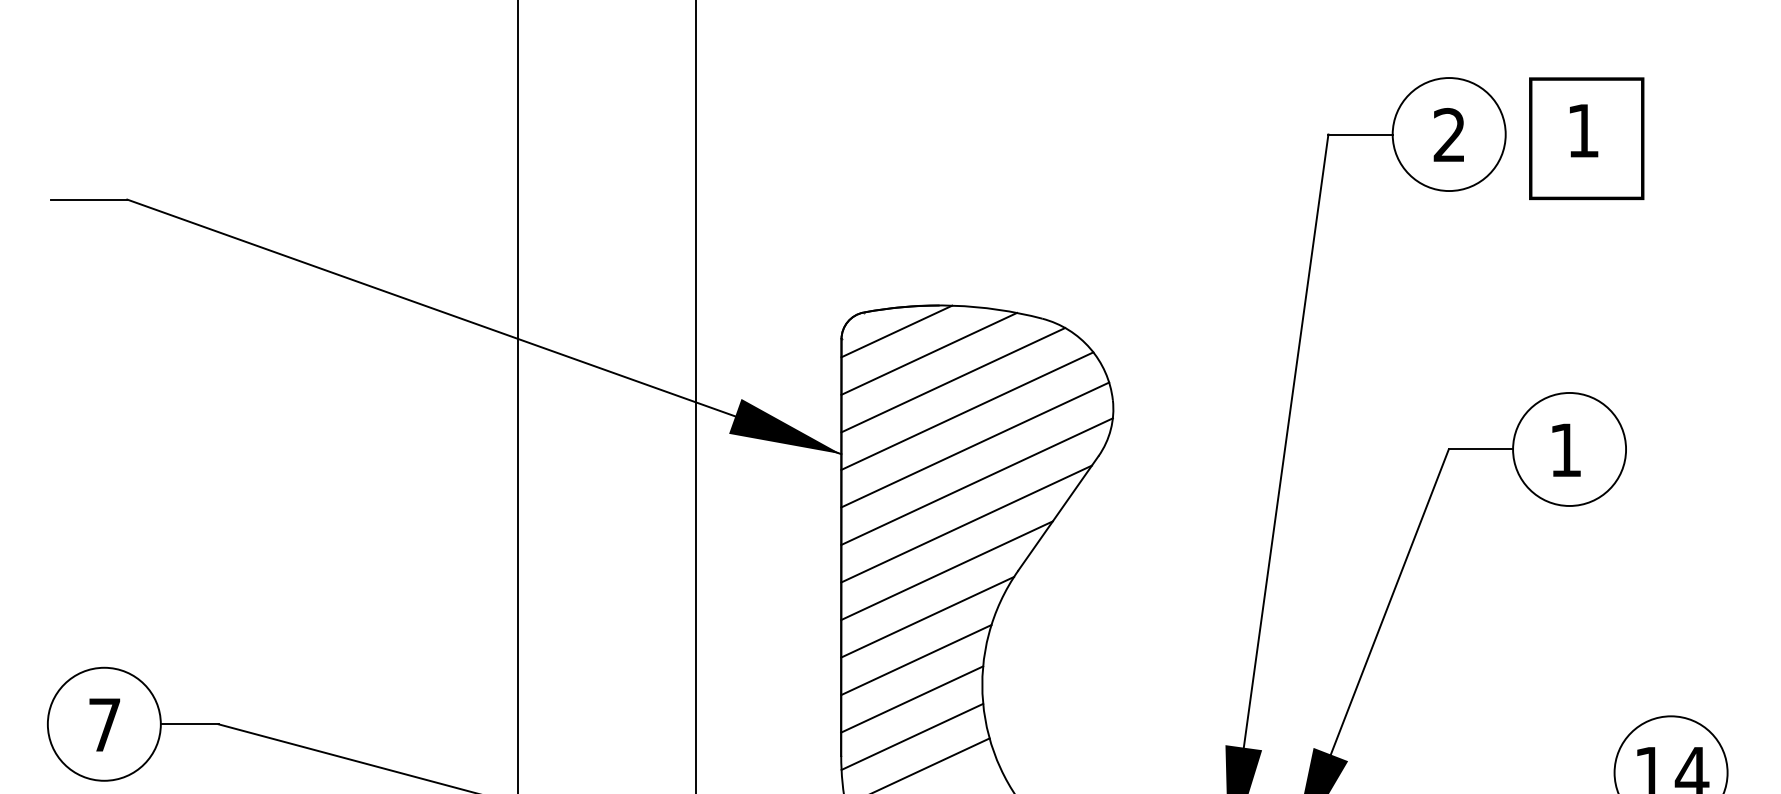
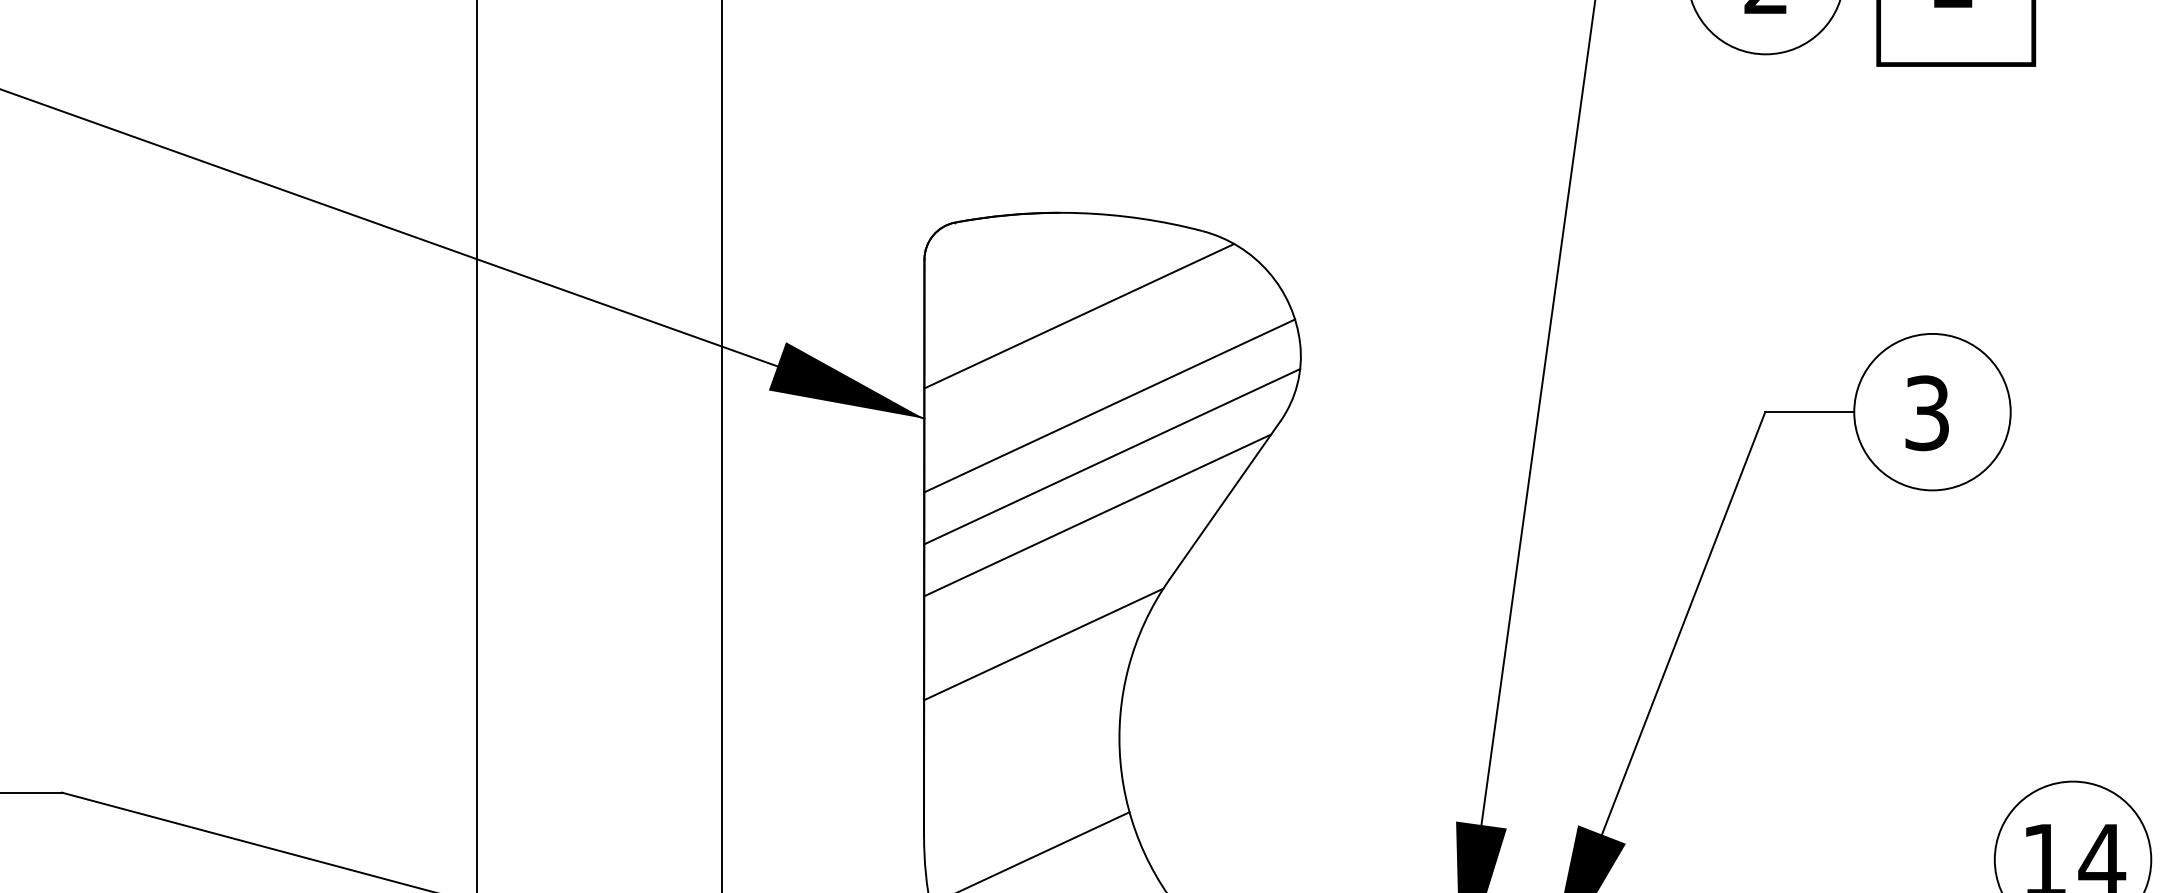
line: (896, 331) -> (1000, 248), removed
line: (929, 353) -> (1046, 279), removed
line: (967, 410) -> (1098, 358), removed
text: (1565, 449) -> (1926, 412), 1 -> 3
line: (946, 570) -> (1069, 579), removed
line: (916, 660) -> (1028, 704), removed
line: (912, 699) -> (1022, 758), removed
line: (912, 736) -> (1022, 809), removed

